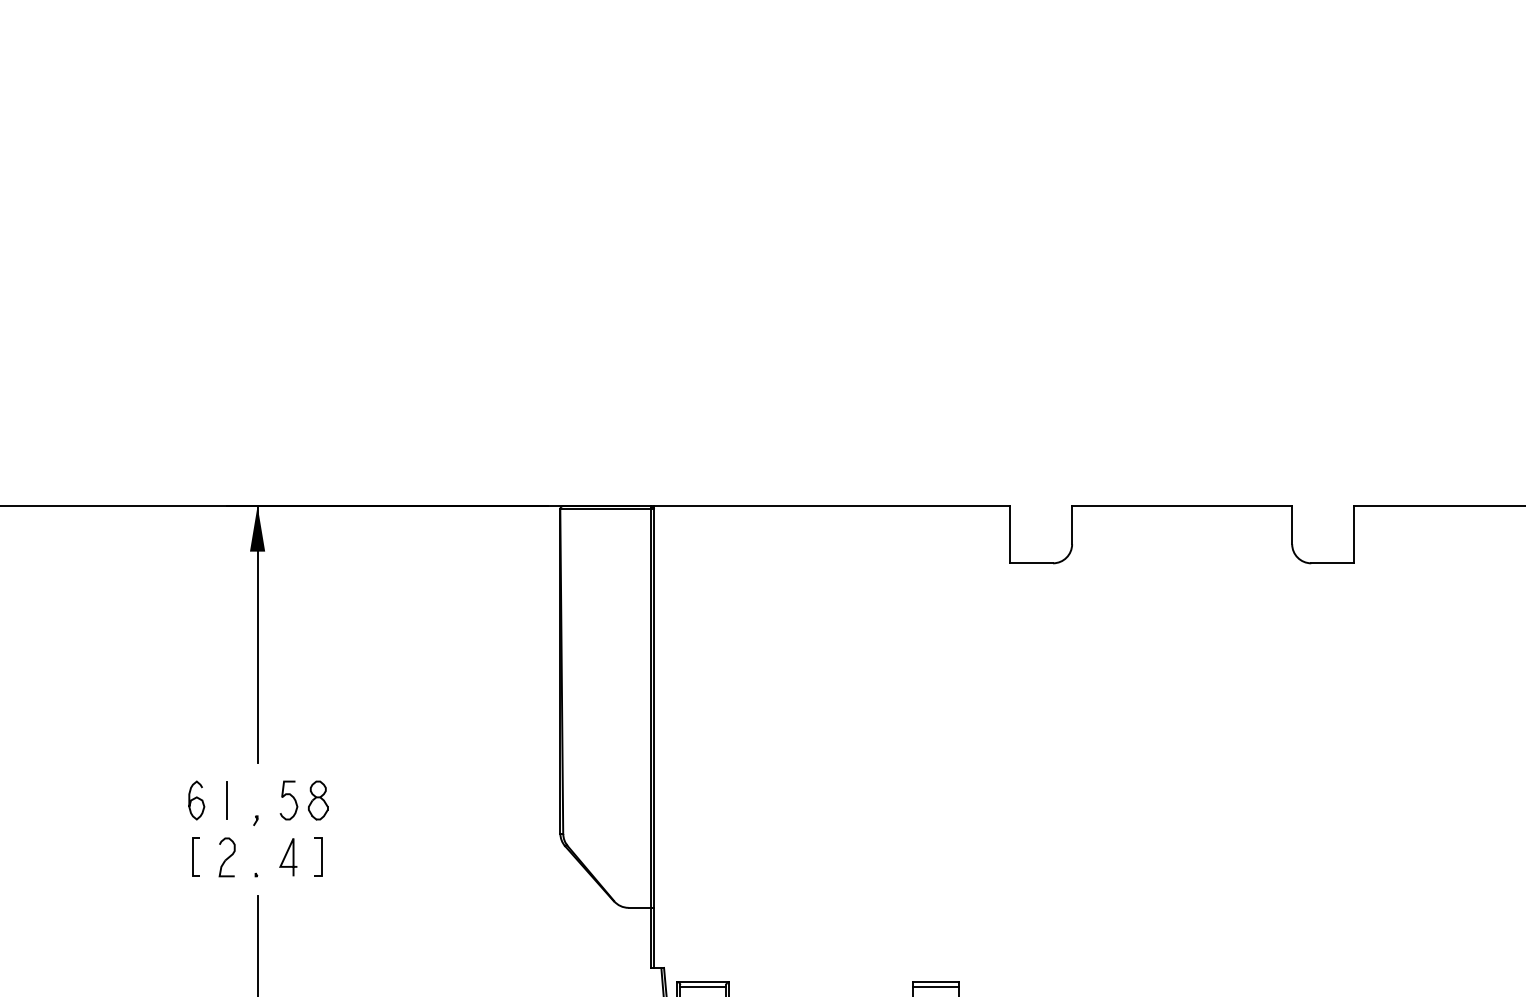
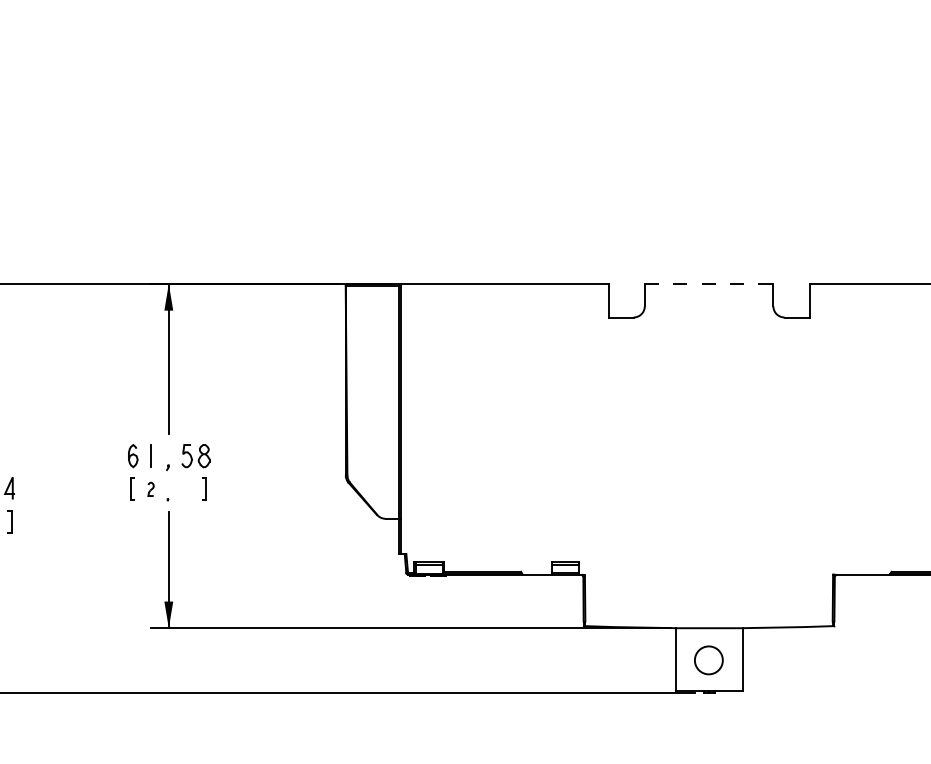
line: (1182, 506) -> (709, 284), solid -> dashed
part: (226, 857) -> (150, 489), size x0.6
line: (286, 857) -> (185, 489), removed

